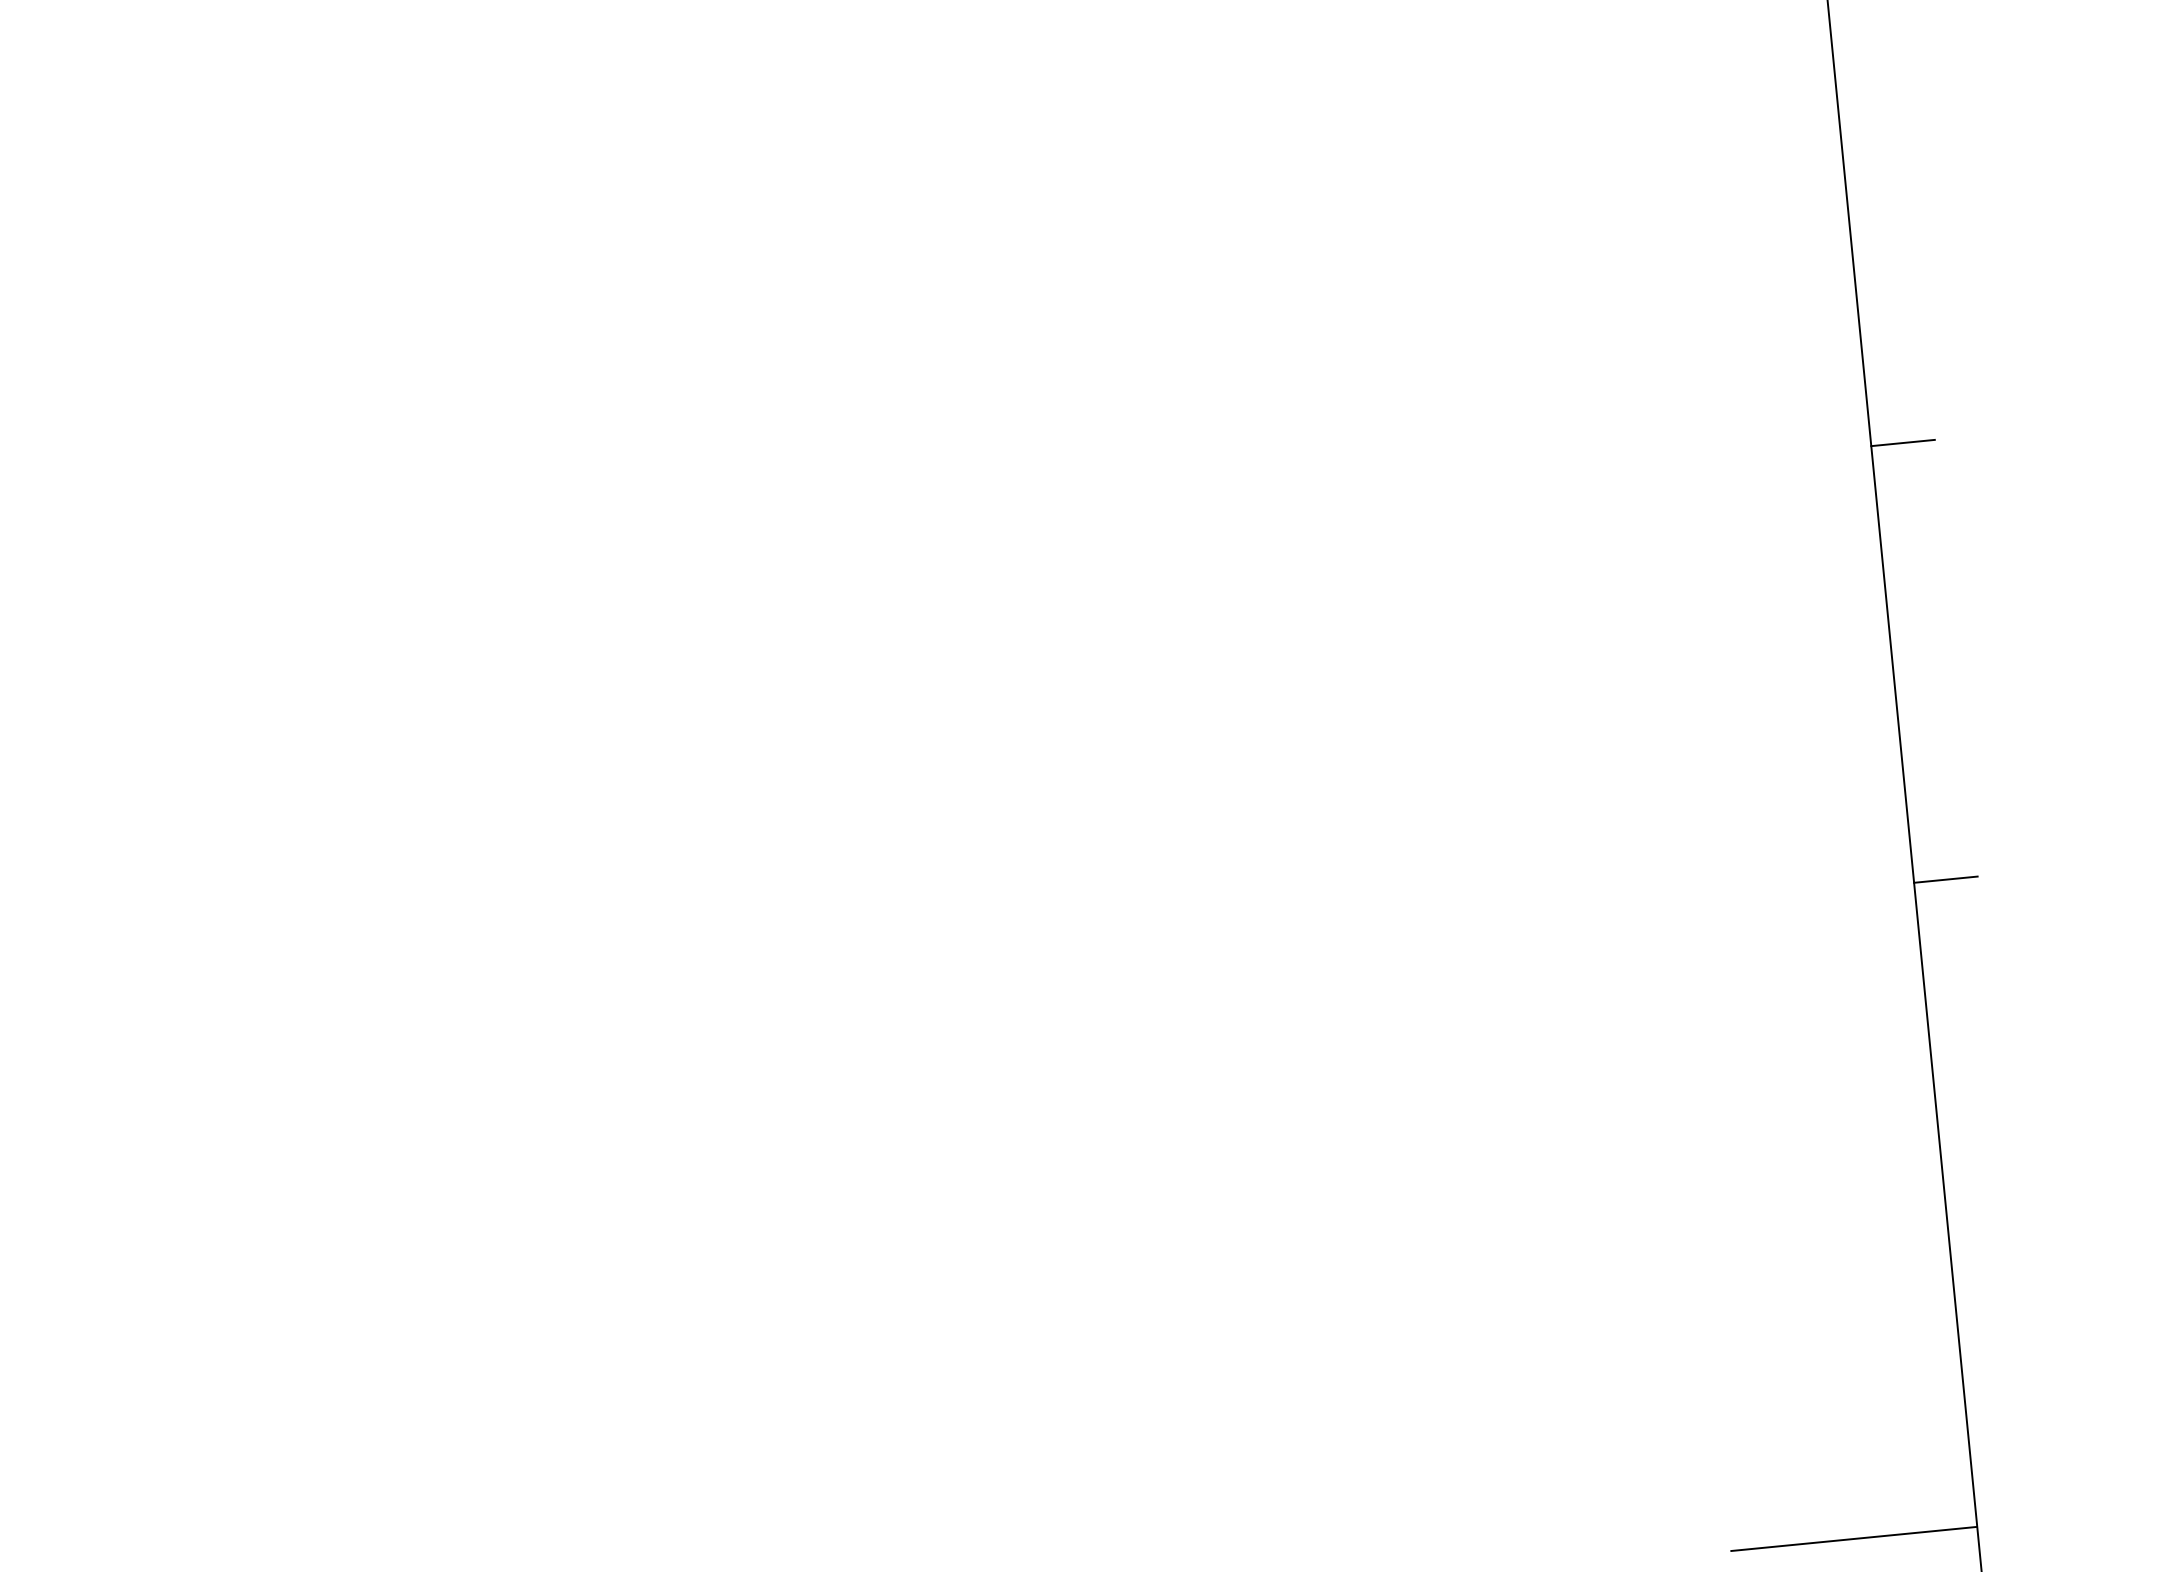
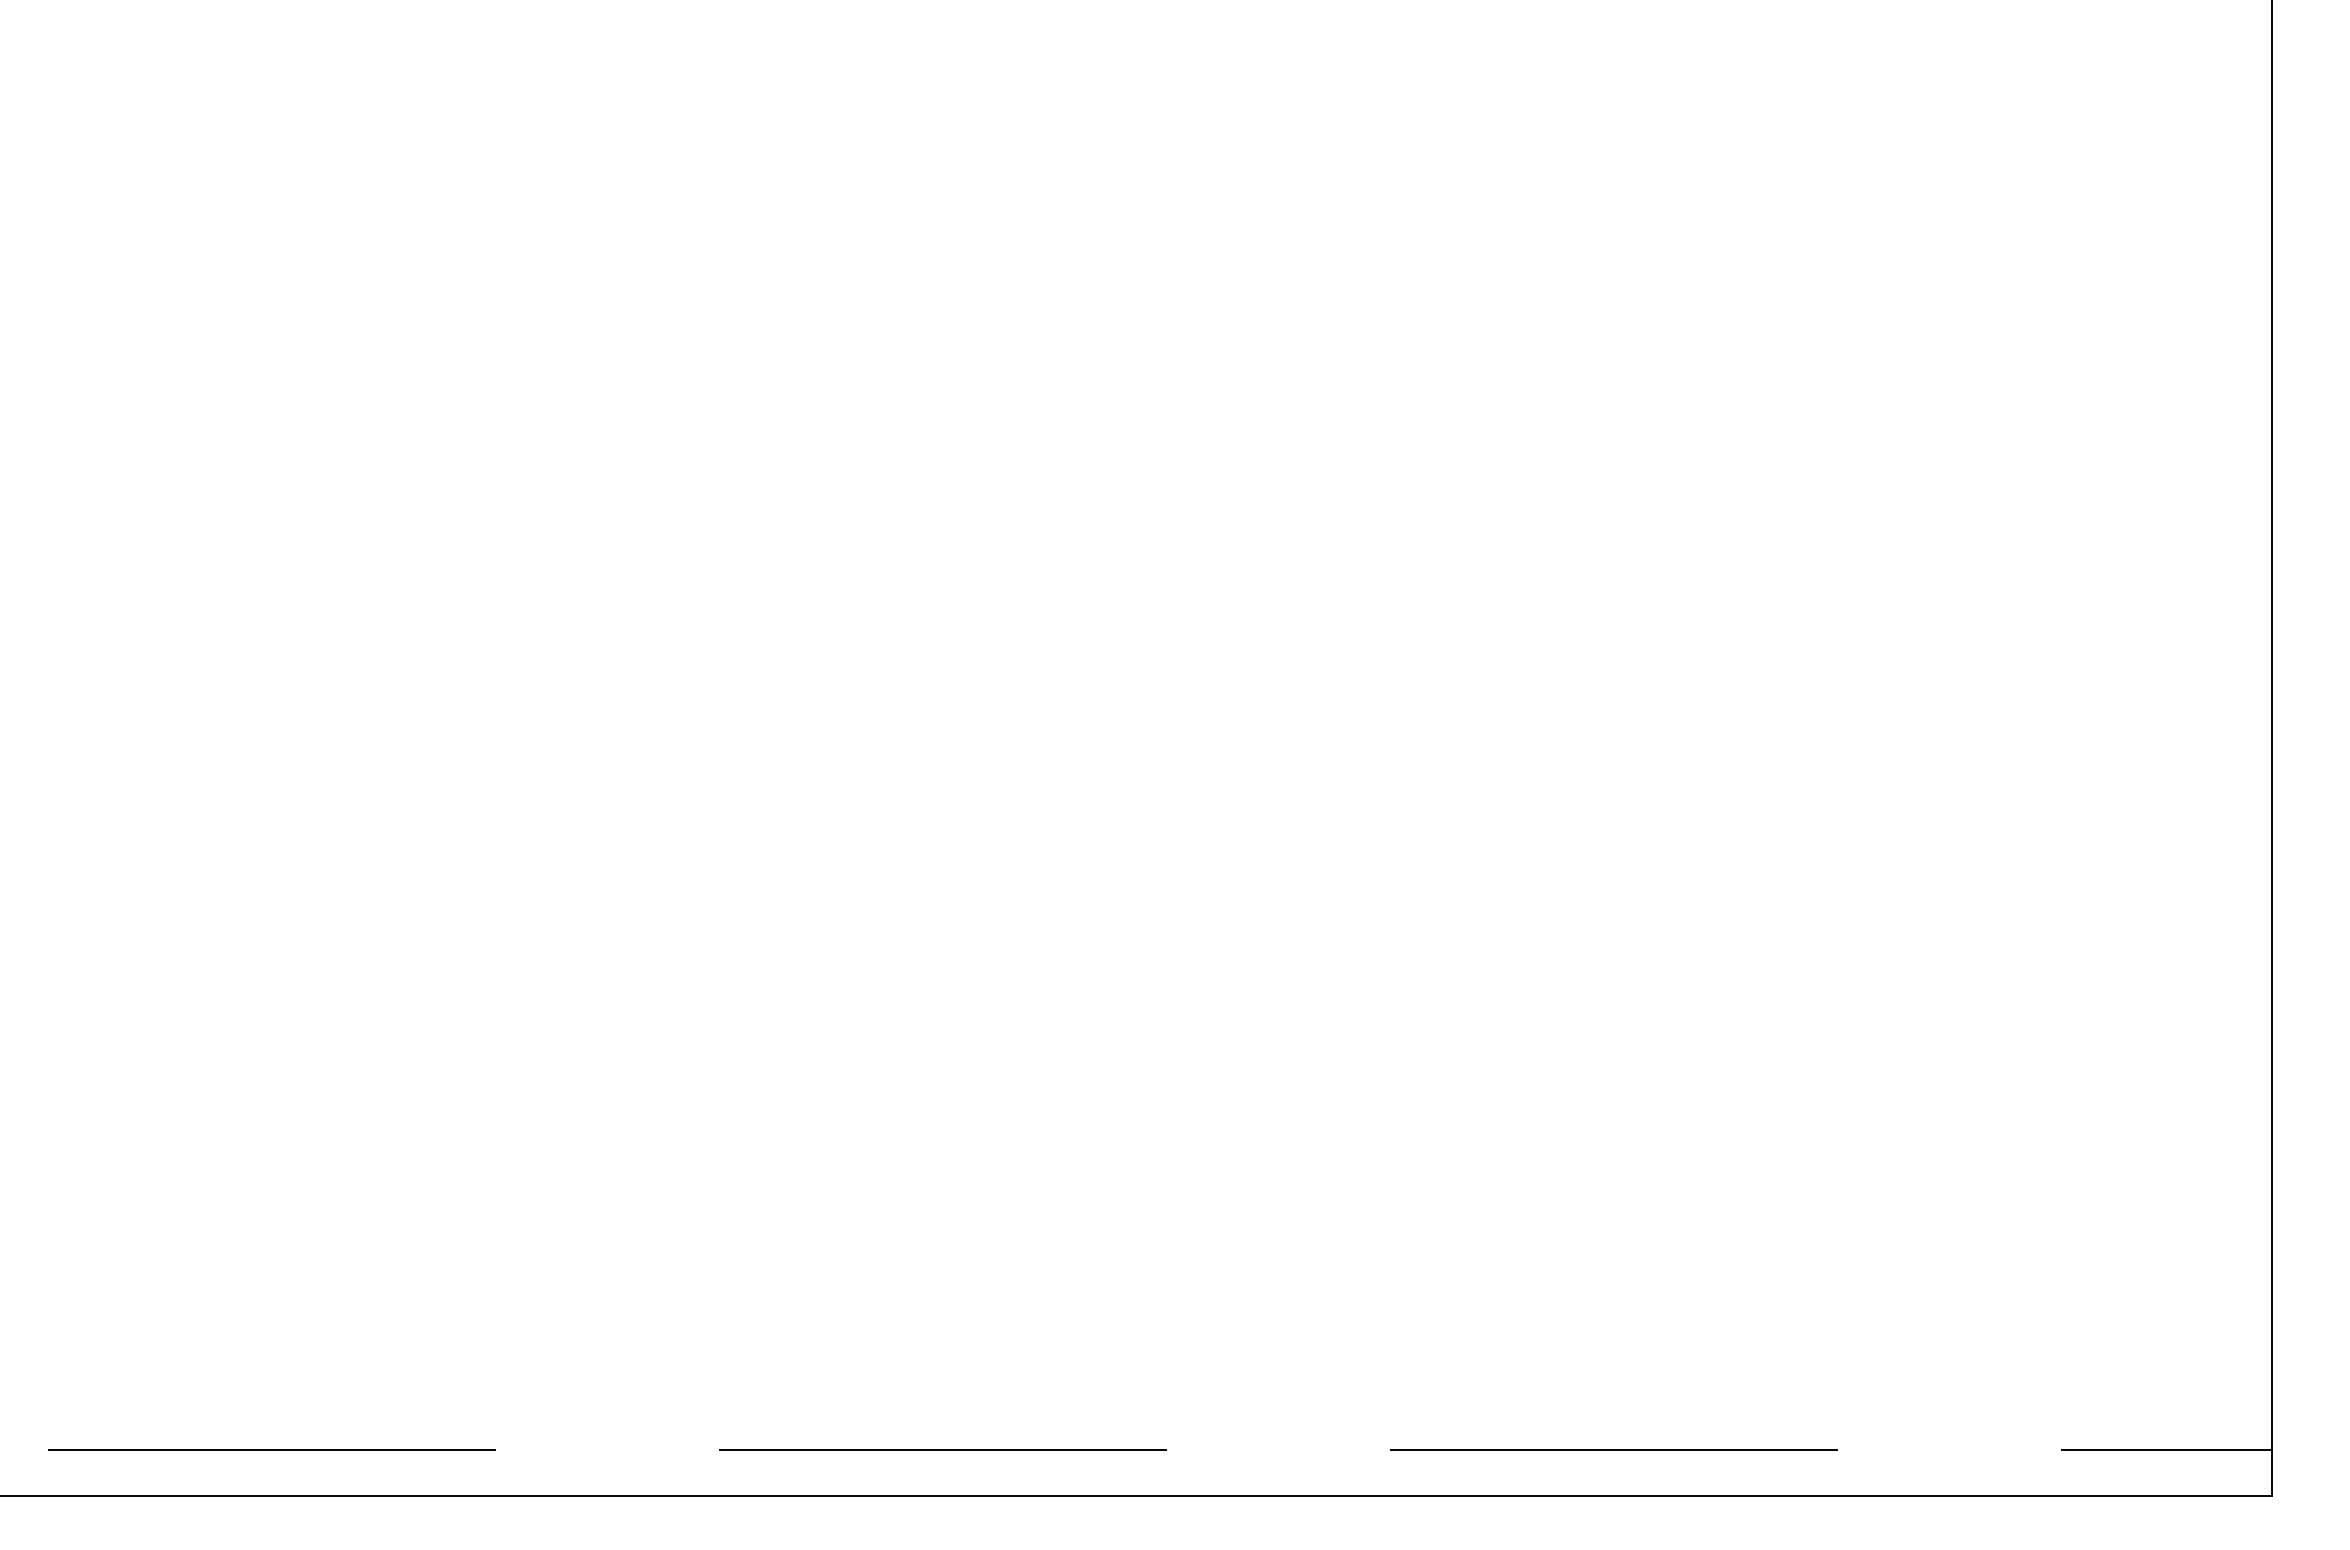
line: (1902, 443) -> (2298, 527), removed
line: (1945, 879) -> (2298, 899), removed

